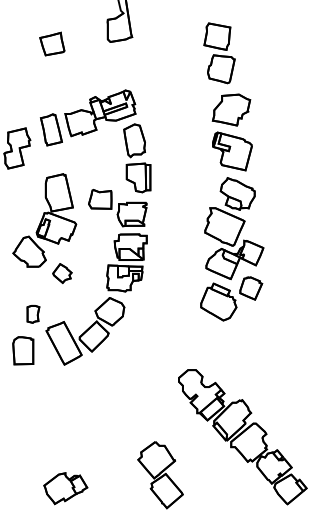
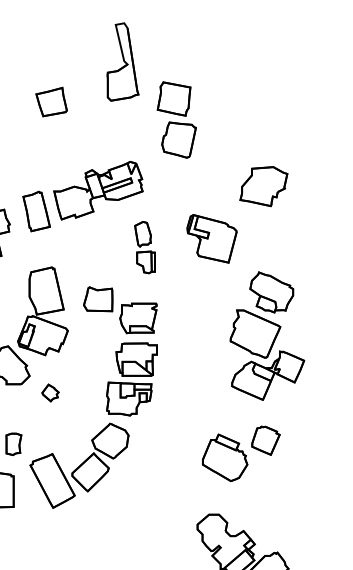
part: (52, 43) -> (51, 101), moved
part: (219, 53) -> (176, 120), moved
part: (232, 151) -> (212, 238), moved
part: (137, 158) -> (145, 247), size x0.6
part: (62, 273) -> (50, 392), size x0.7
part: (231, 298) -> (241, 453), moved

